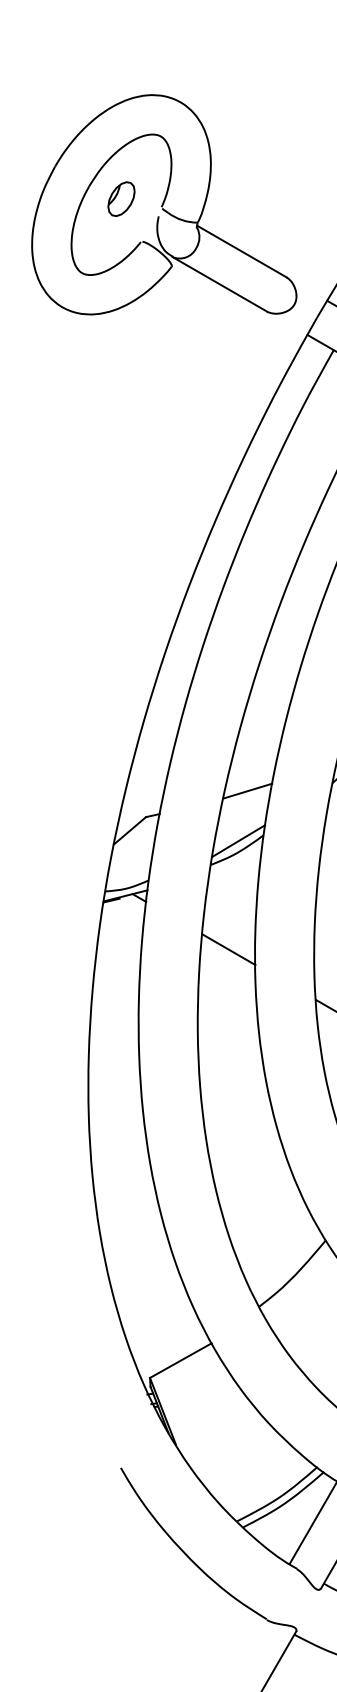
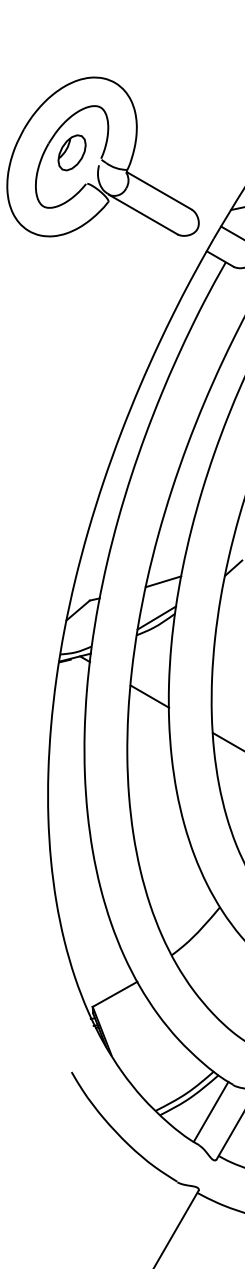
part: (120, 198) -> (71, 152), size x1.43

